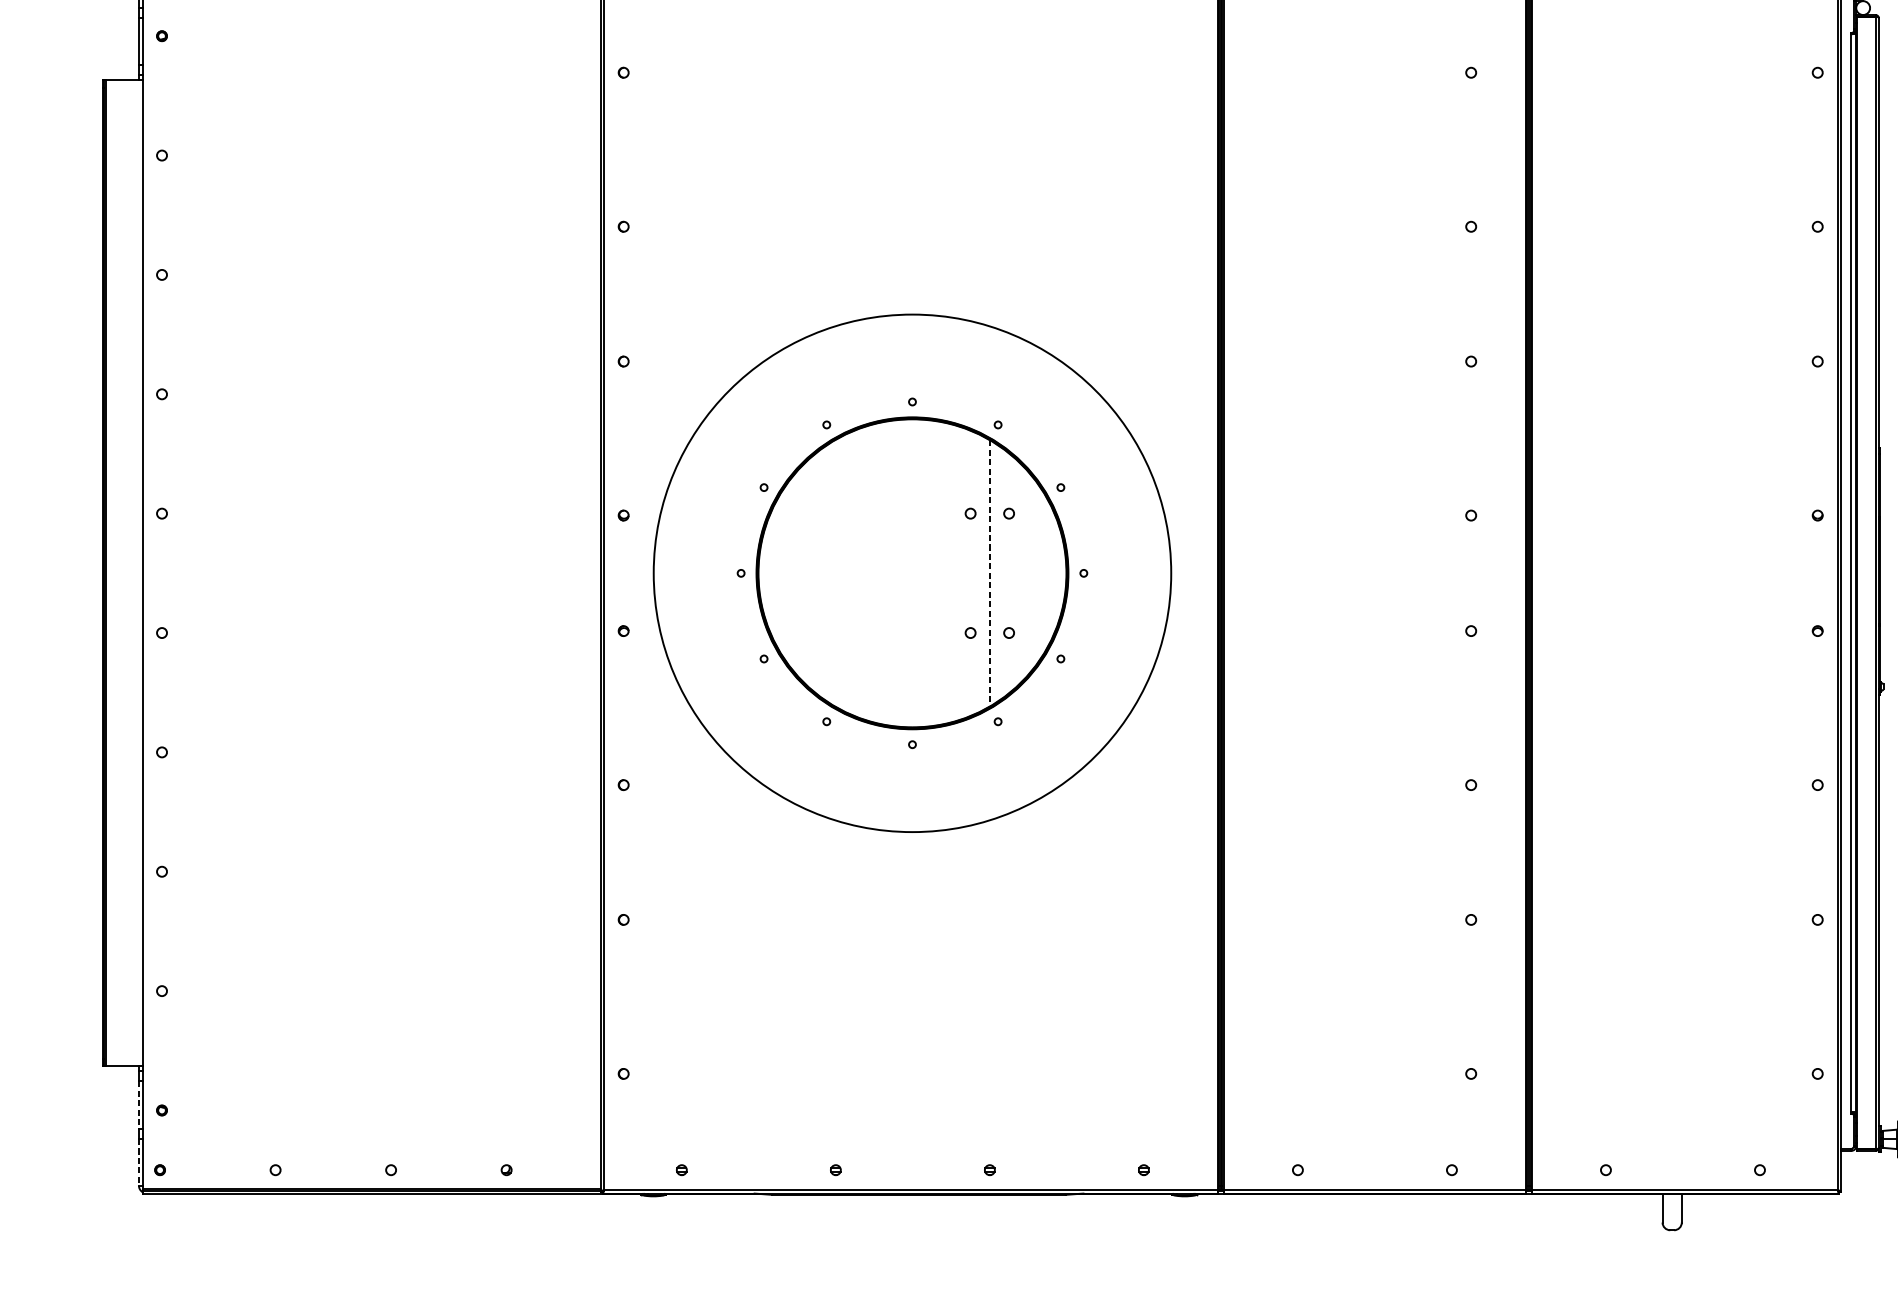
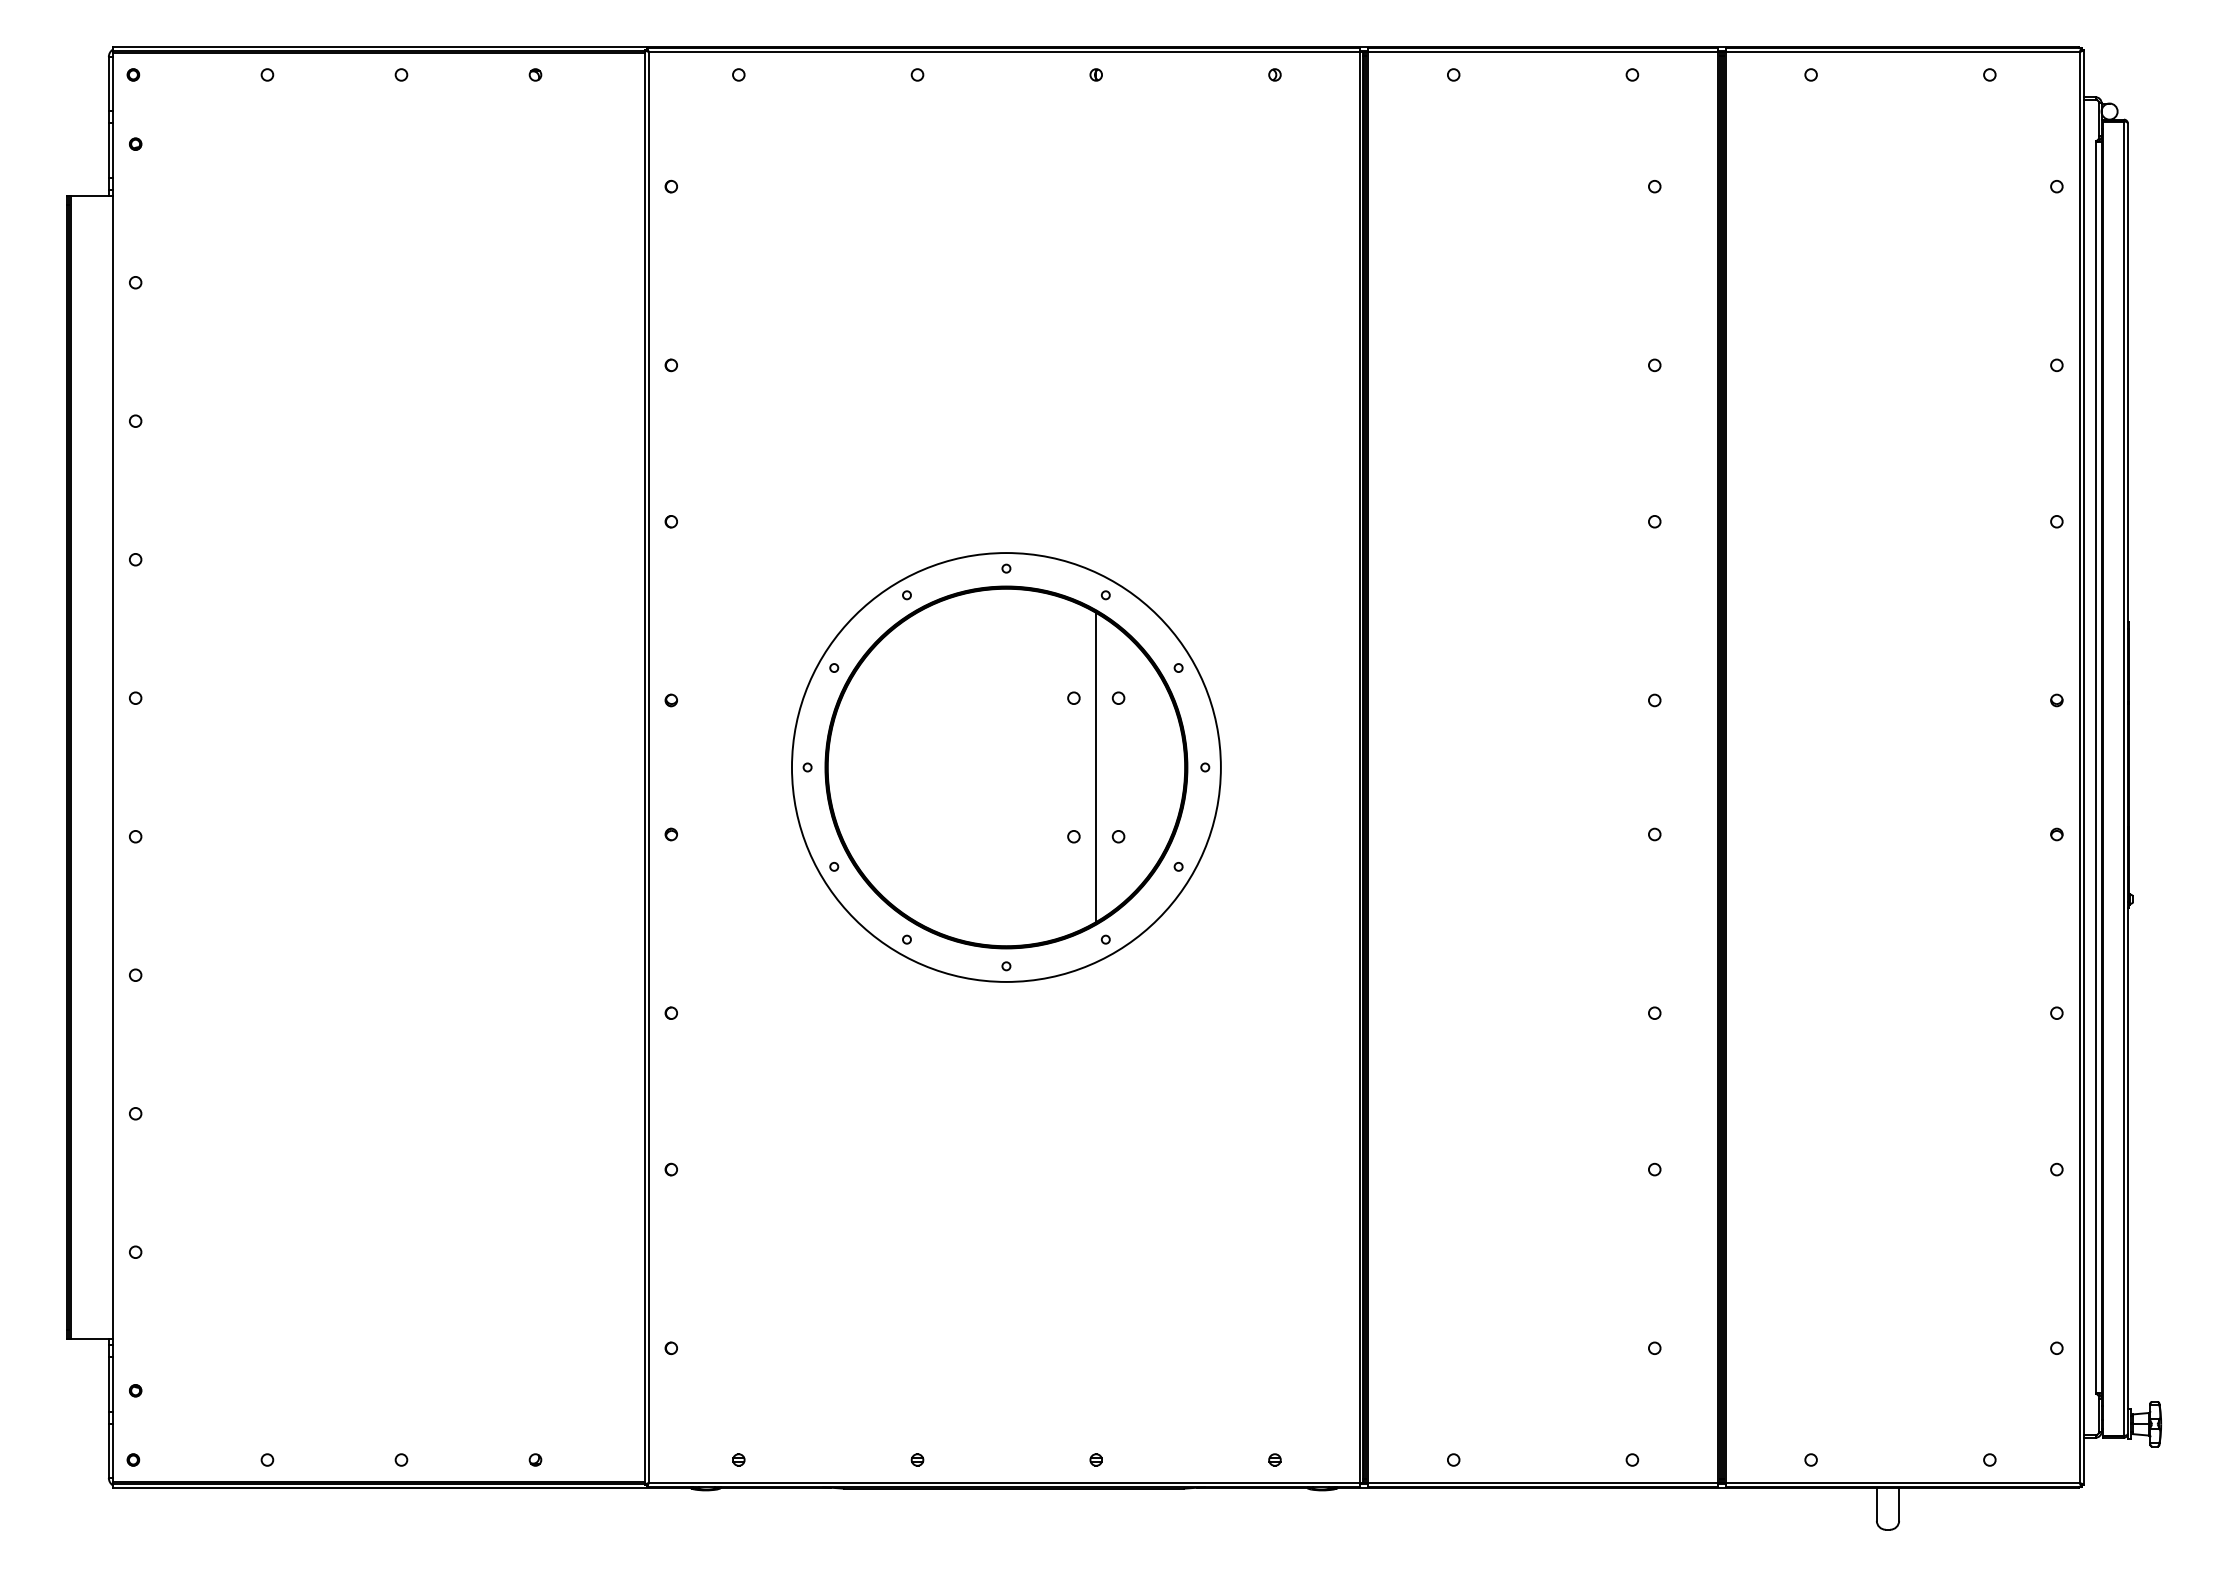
circle: (911, 573) -> (1005, 767), size x0.71
line: (990, 573) -> (1096, 767), dashed -> solid
line: (138, 1105) -> (108, 1384), dashed -> solid
line: (138, 1162) -> (108, 1451), dashed -> solid

